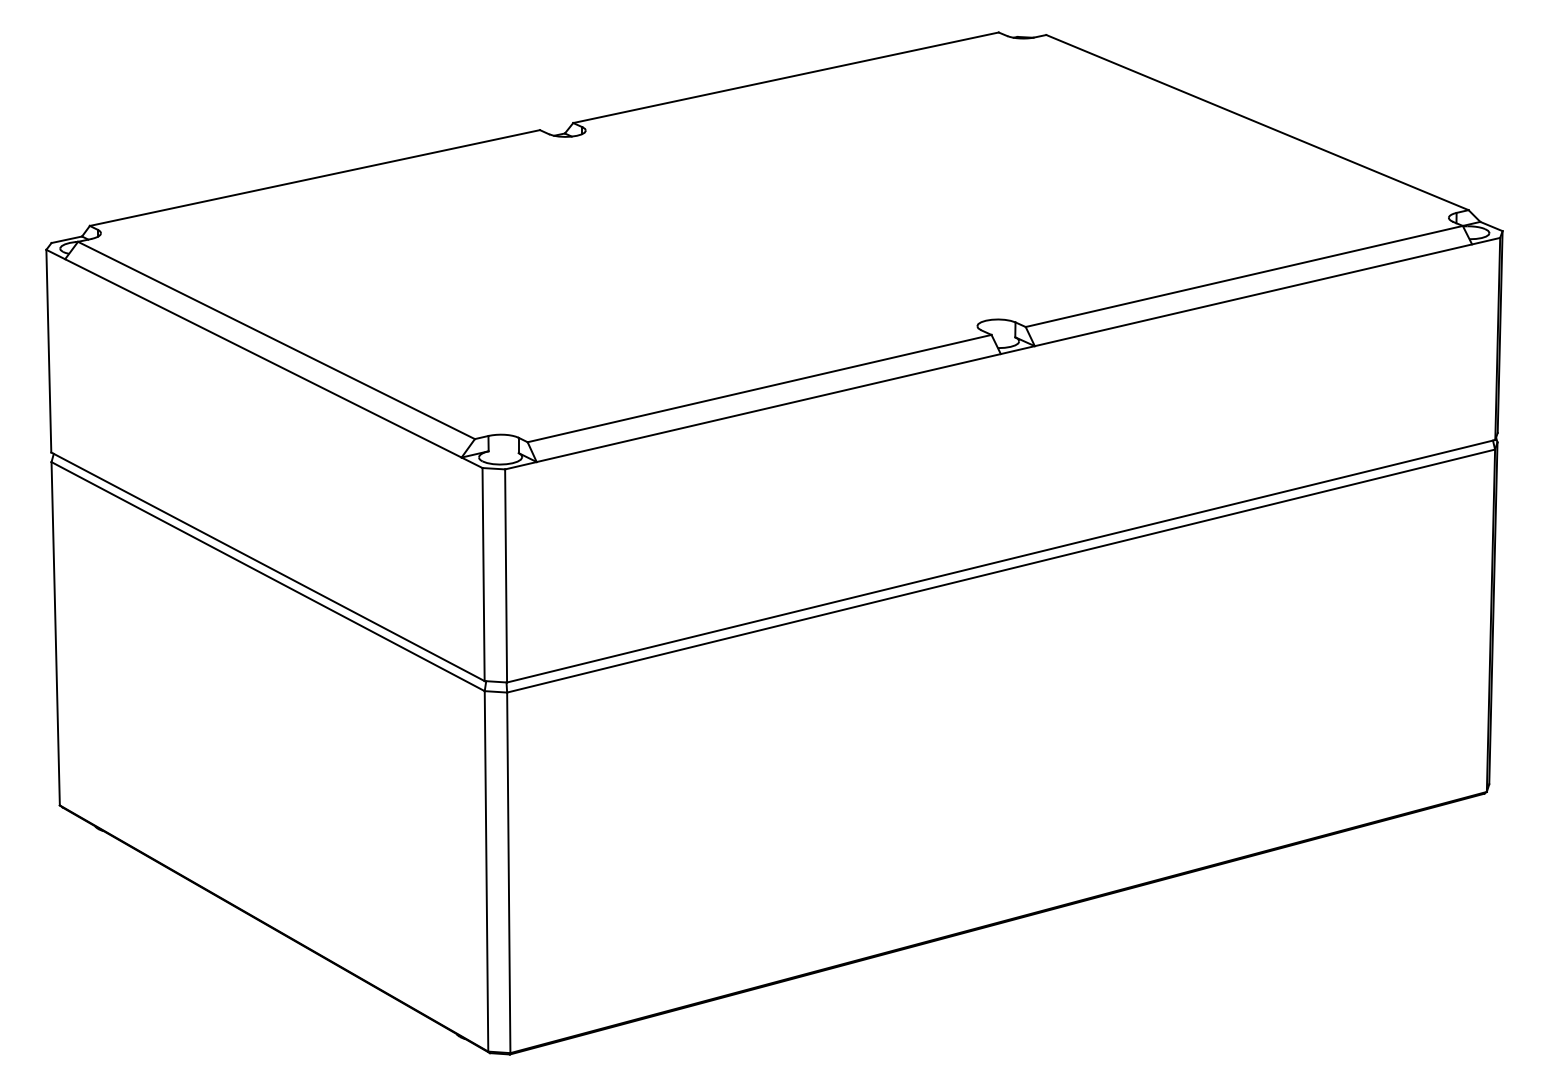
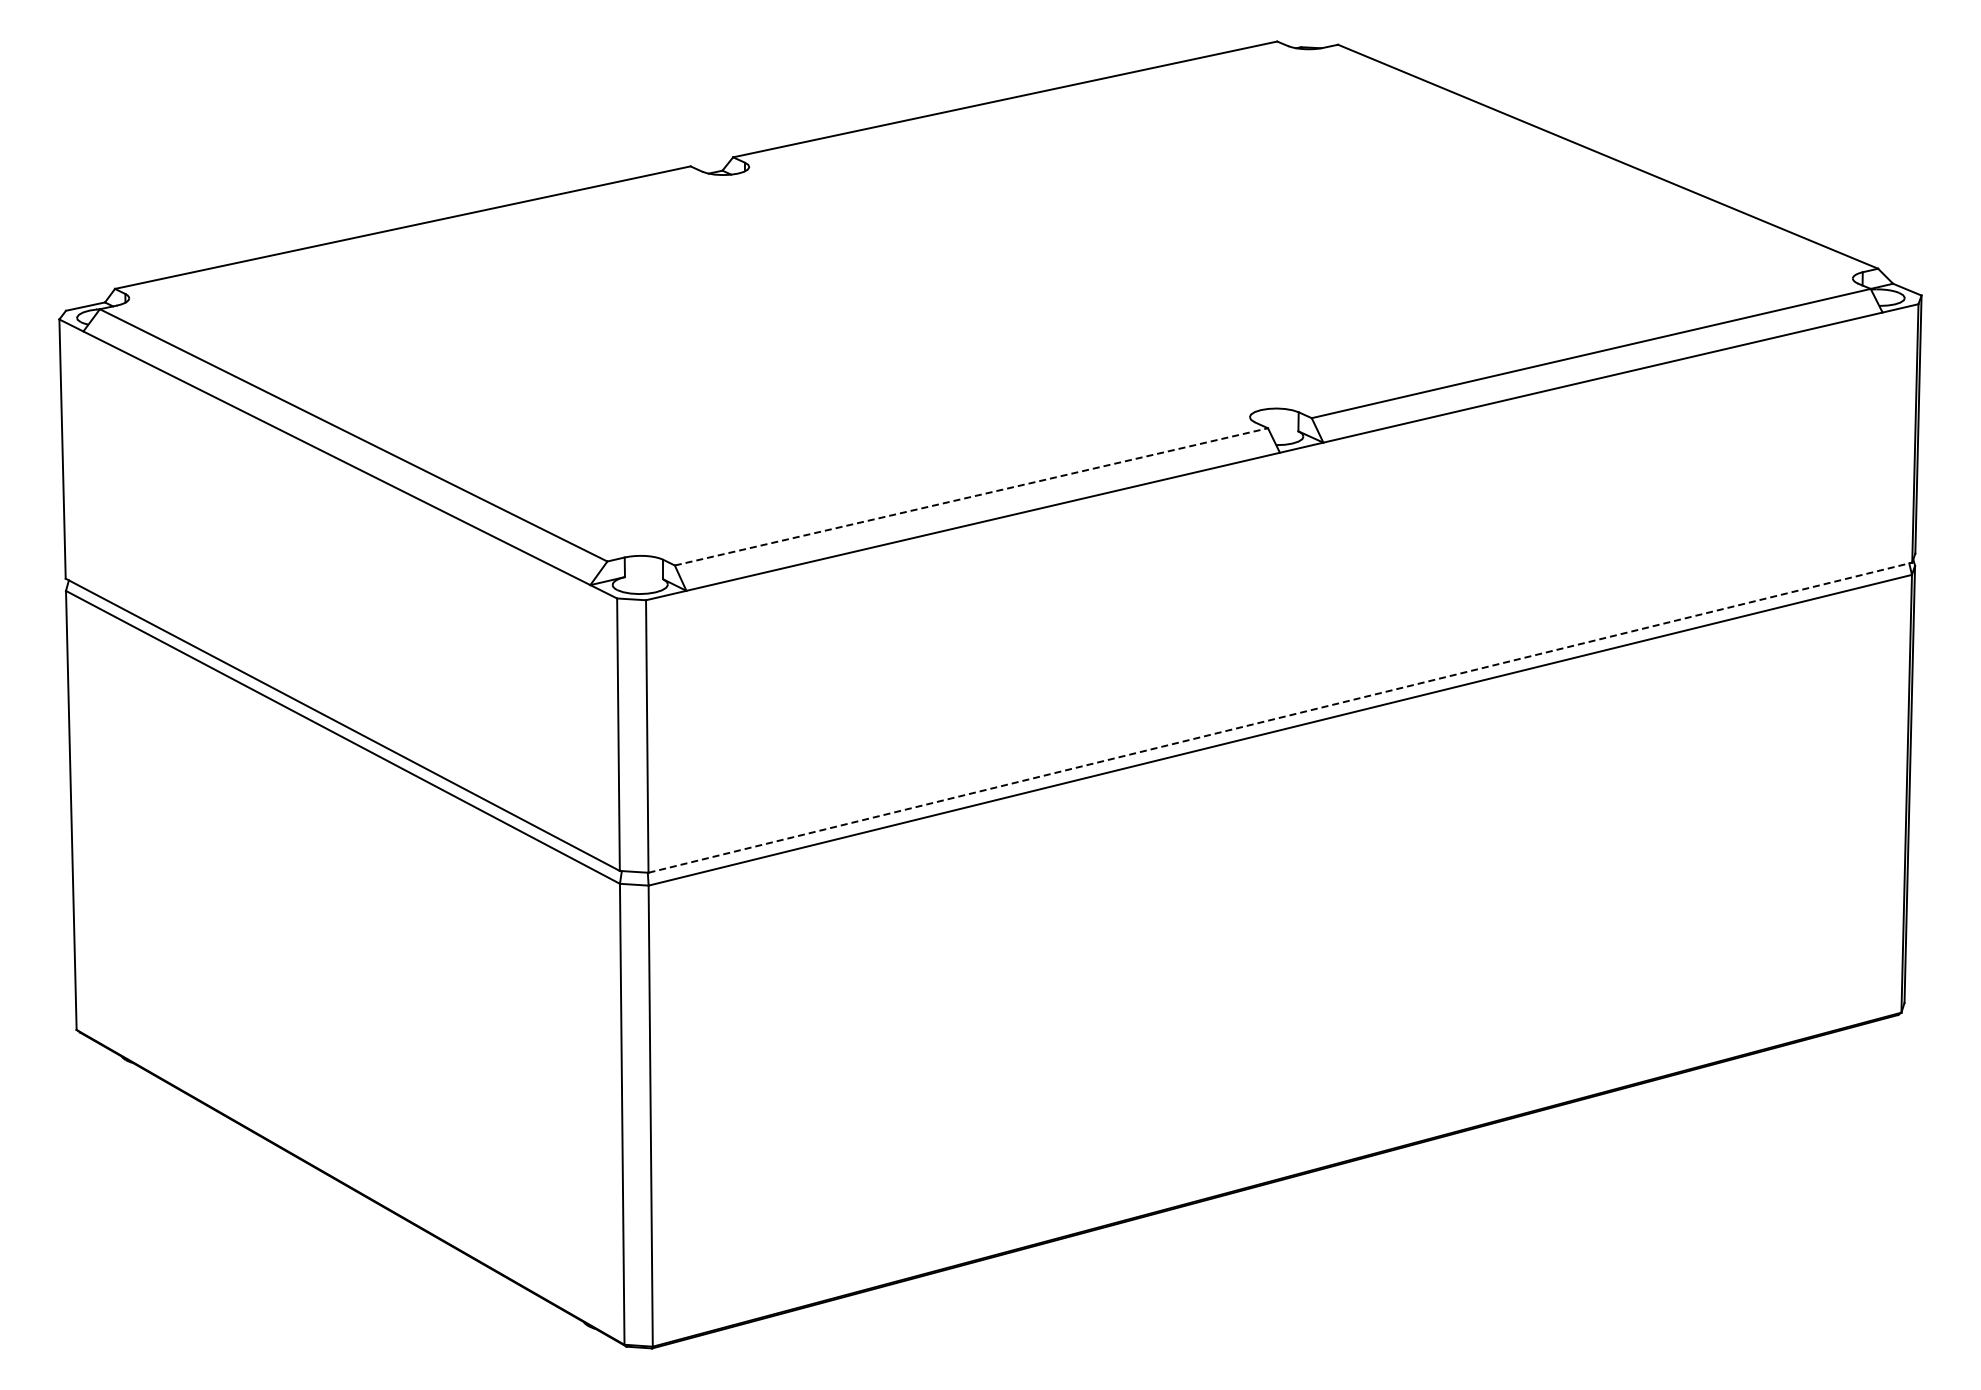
line: (759, 388) -> (971, 496), solid -> dashed
line: (1001, 561) -> (1280, 717), solid -> dashed

